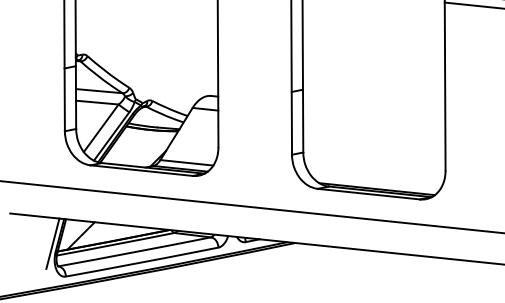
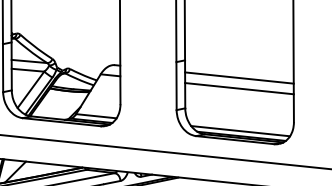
line: (374, 112) -> (239, 77), added
line: (374, 126) -> (239, 88), added
line: (375, 182) -> (240, 131), added

